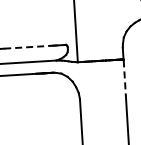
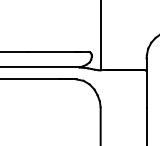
line: (27, 47) -> (51, 52), dashed -> solid
line: (124, 78) -> (146, 89), dashed -> solid

